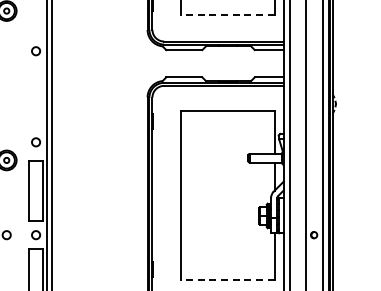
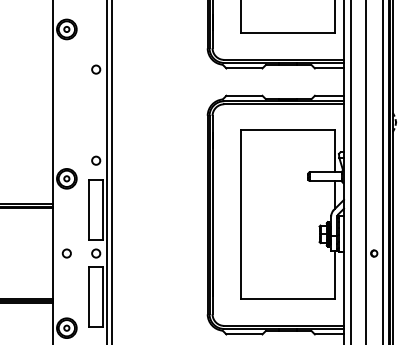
line: (227, 14) -> (287, 32), dashed -> solid
line: (227, 280) -> (287, 298), dashed -> solid

